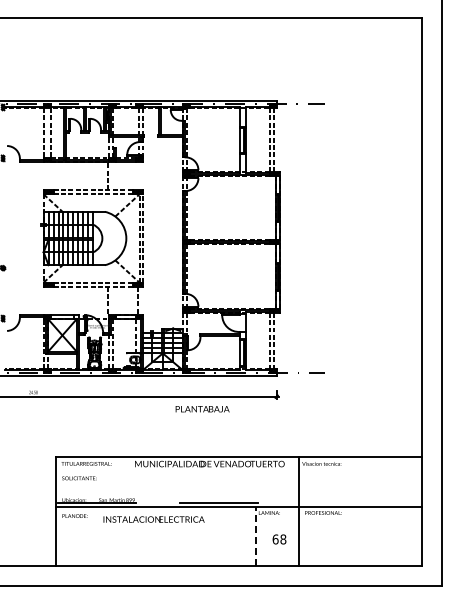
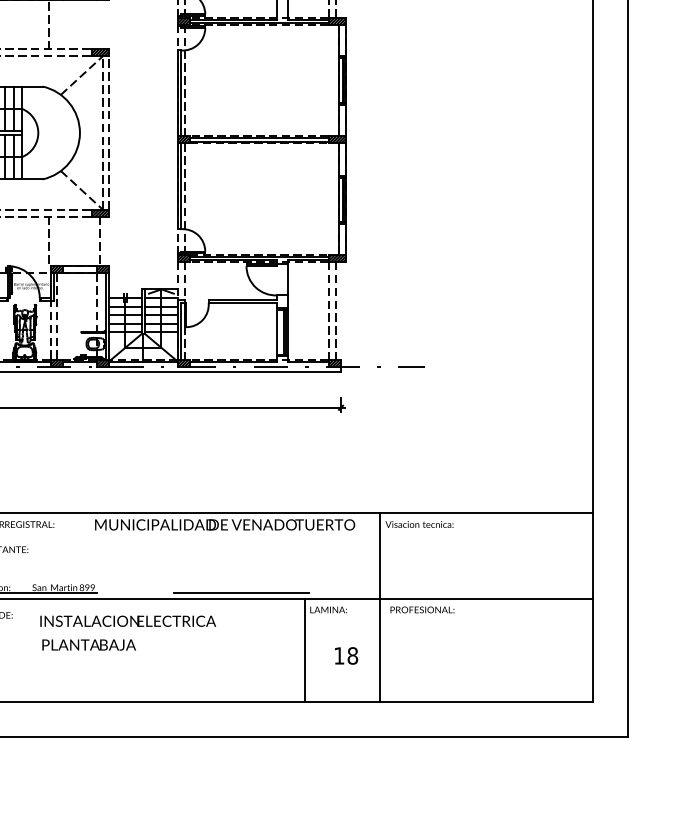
text: (202, 409) -> (88, 645), moved
line: (255, 536) -> (304, 650), dashed -> solid
text: (275, 539) -> (339, 655), 68 -> 18

